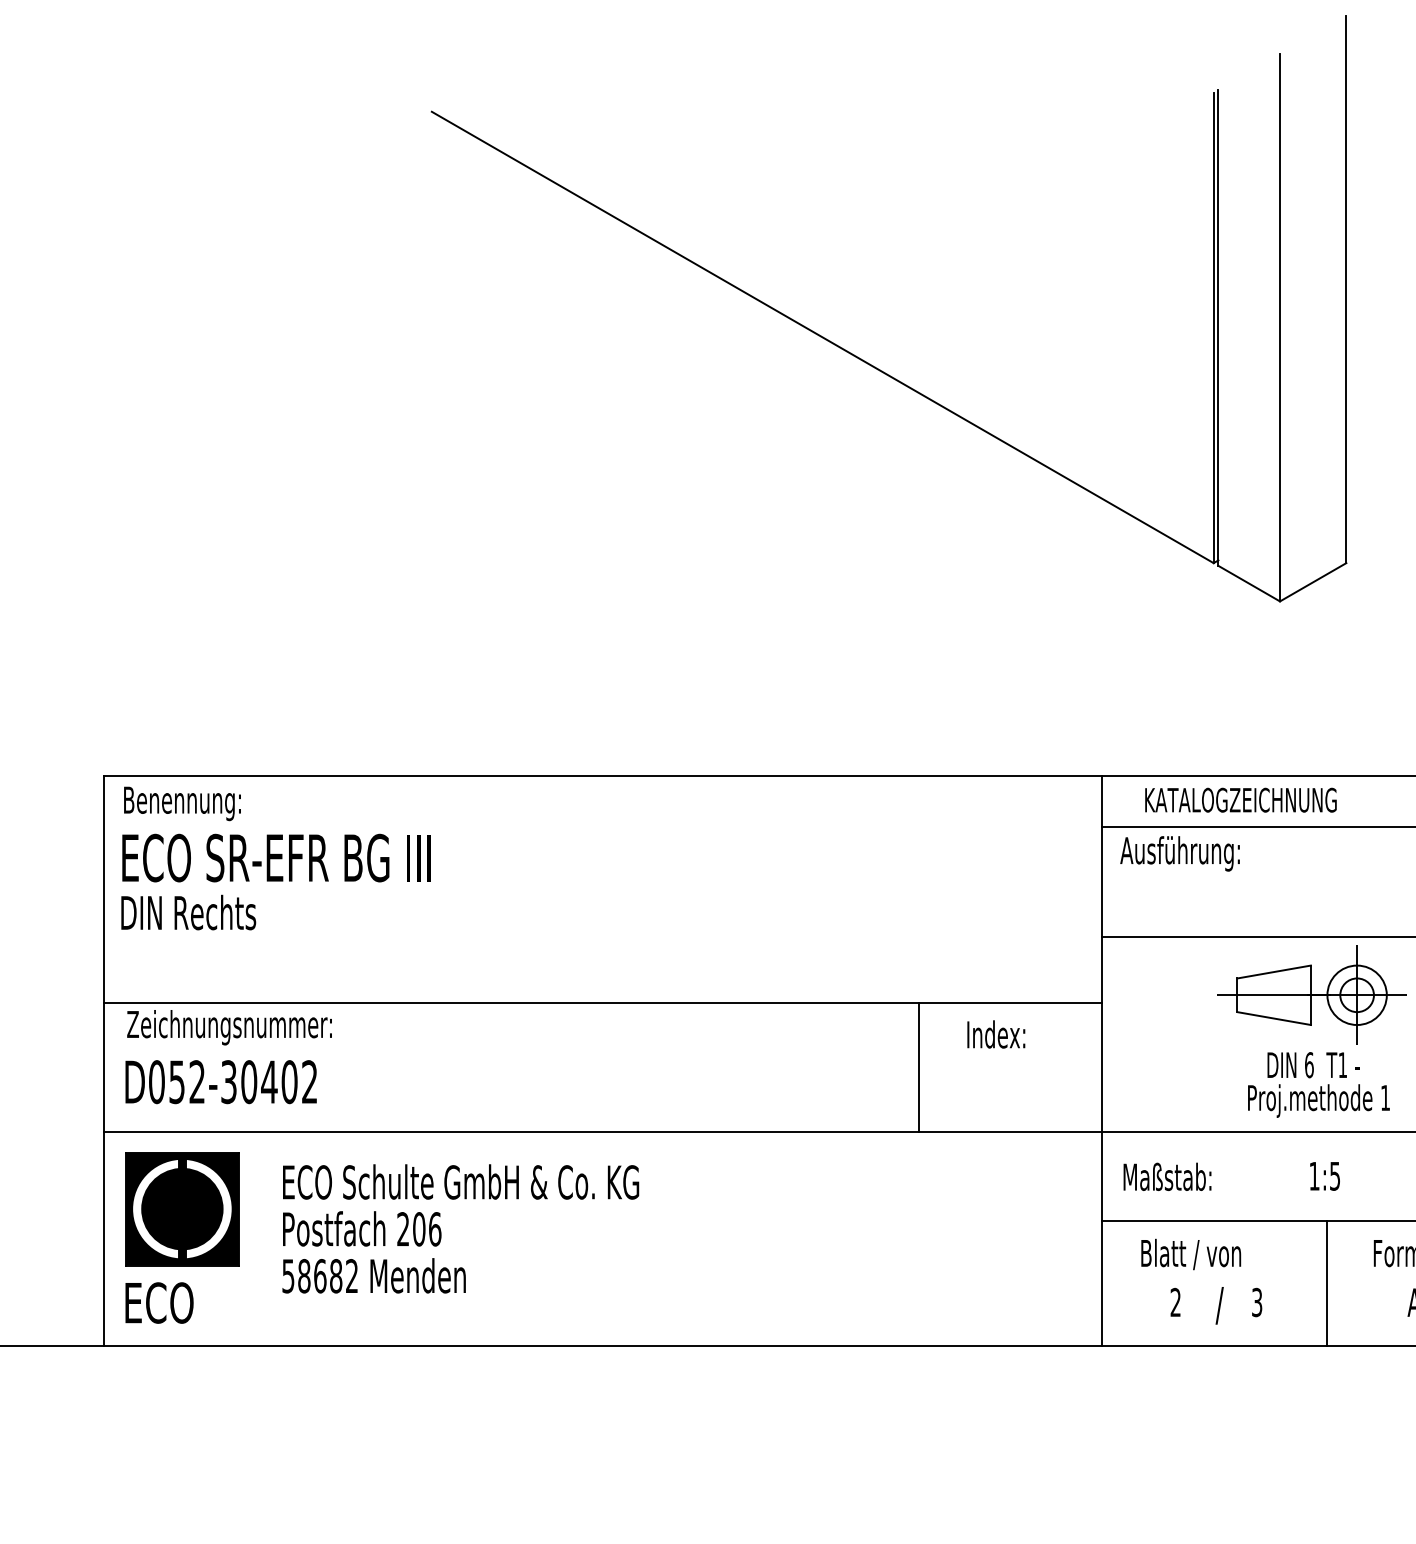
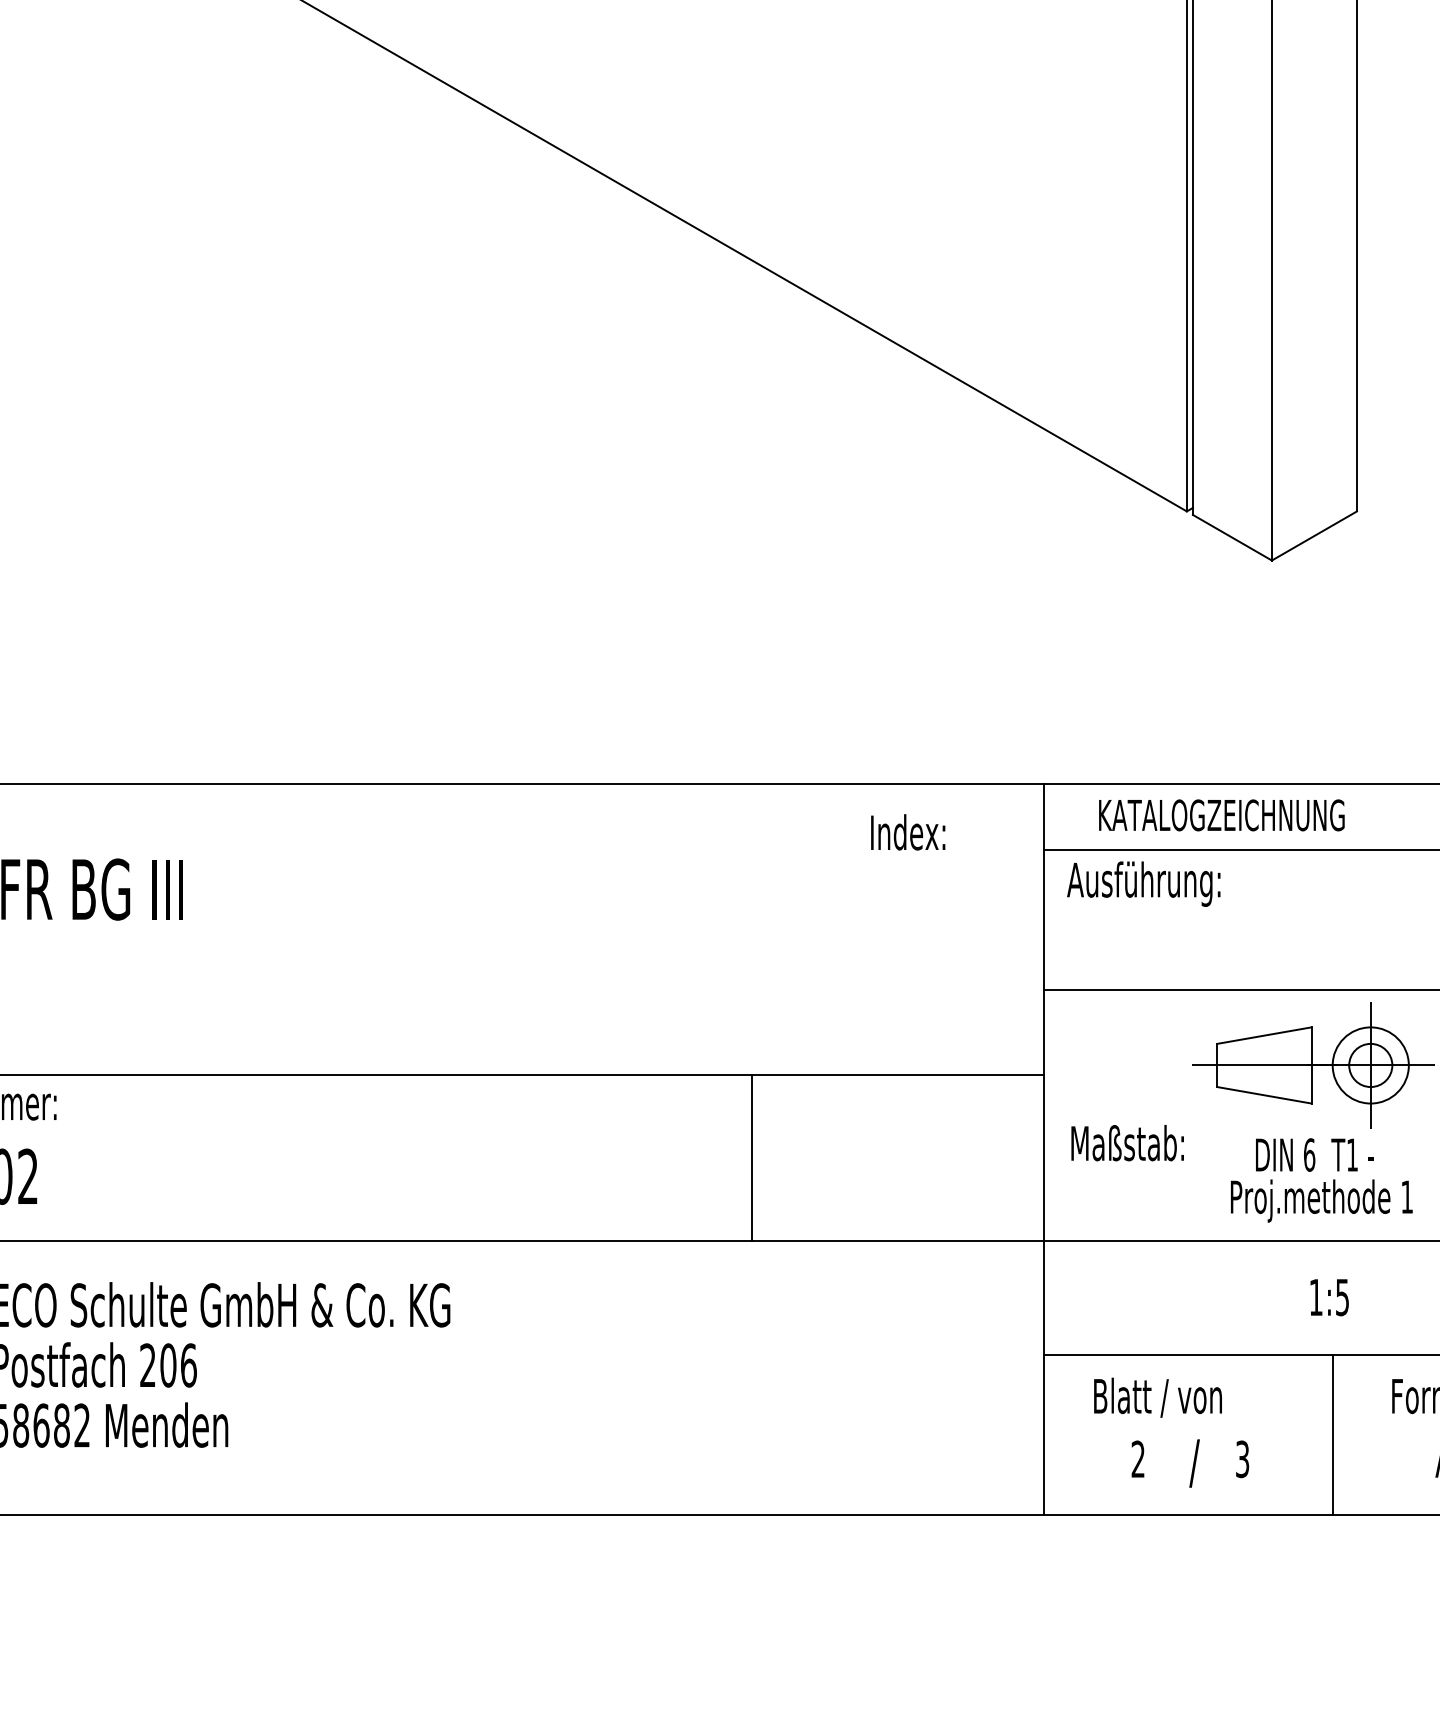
text: (996, 1034) -> (908, 832), moved
line: (918, 1067) -> (752, 1158), moved
text: (1167, 1176) -> (1127, 1142), moved

